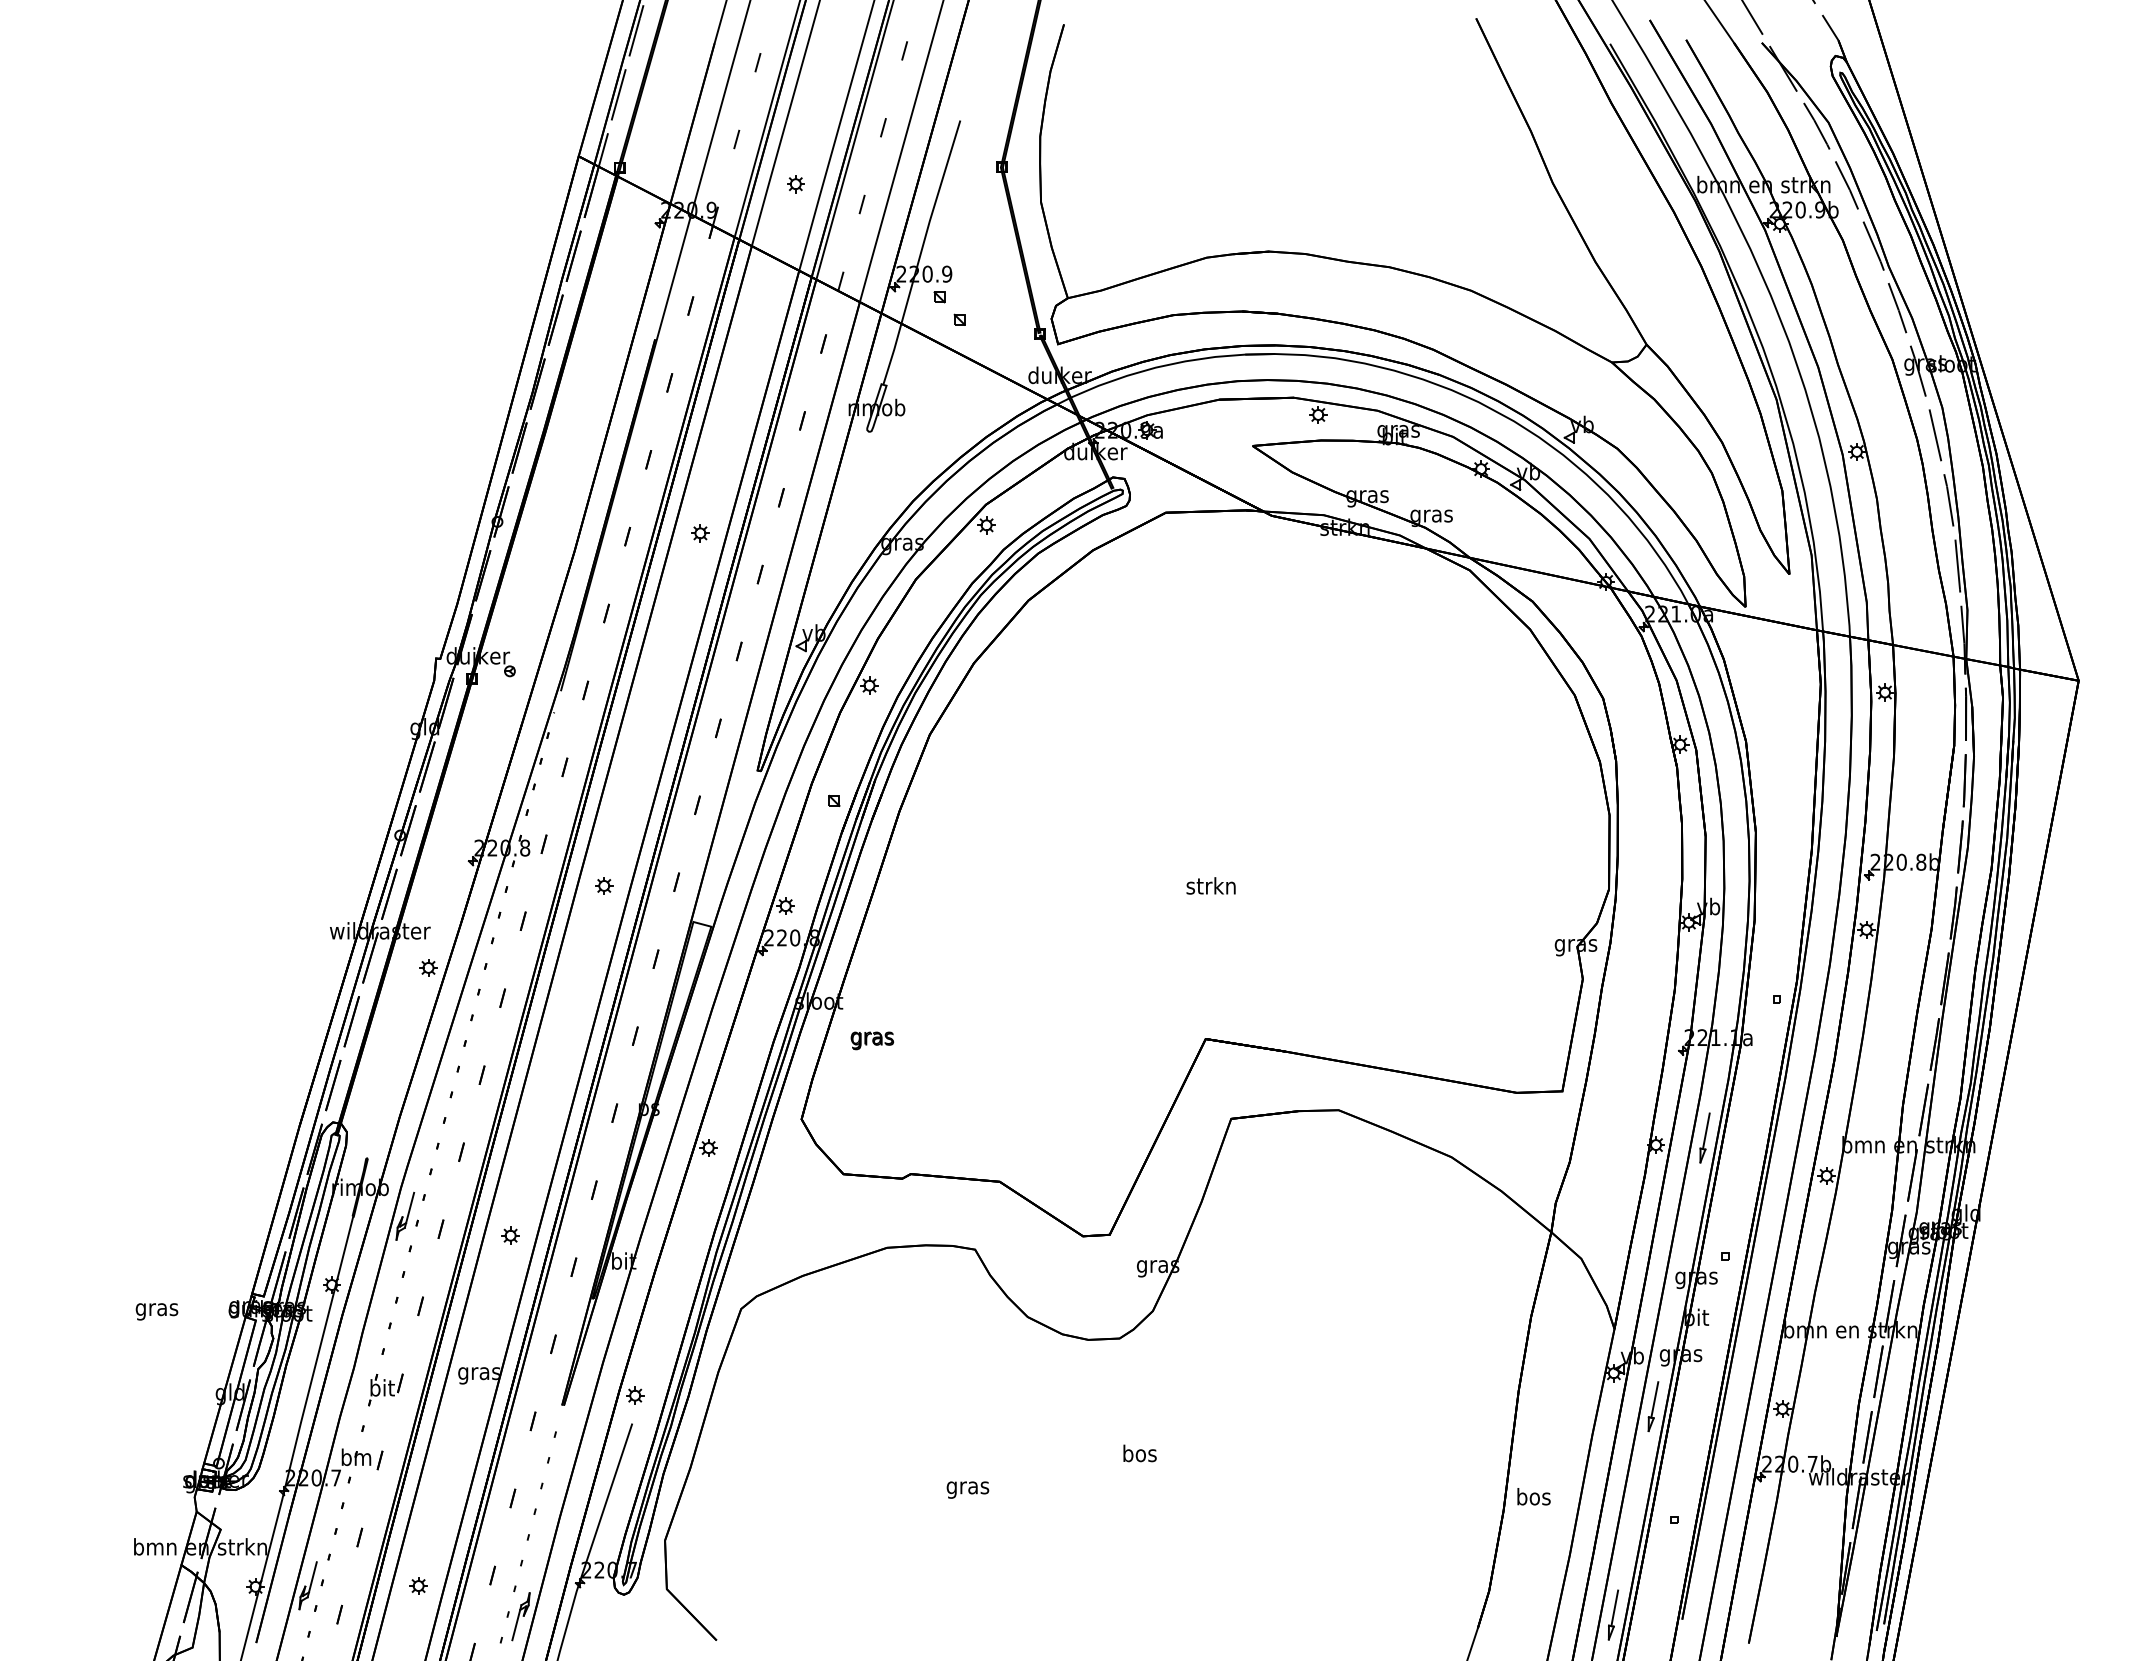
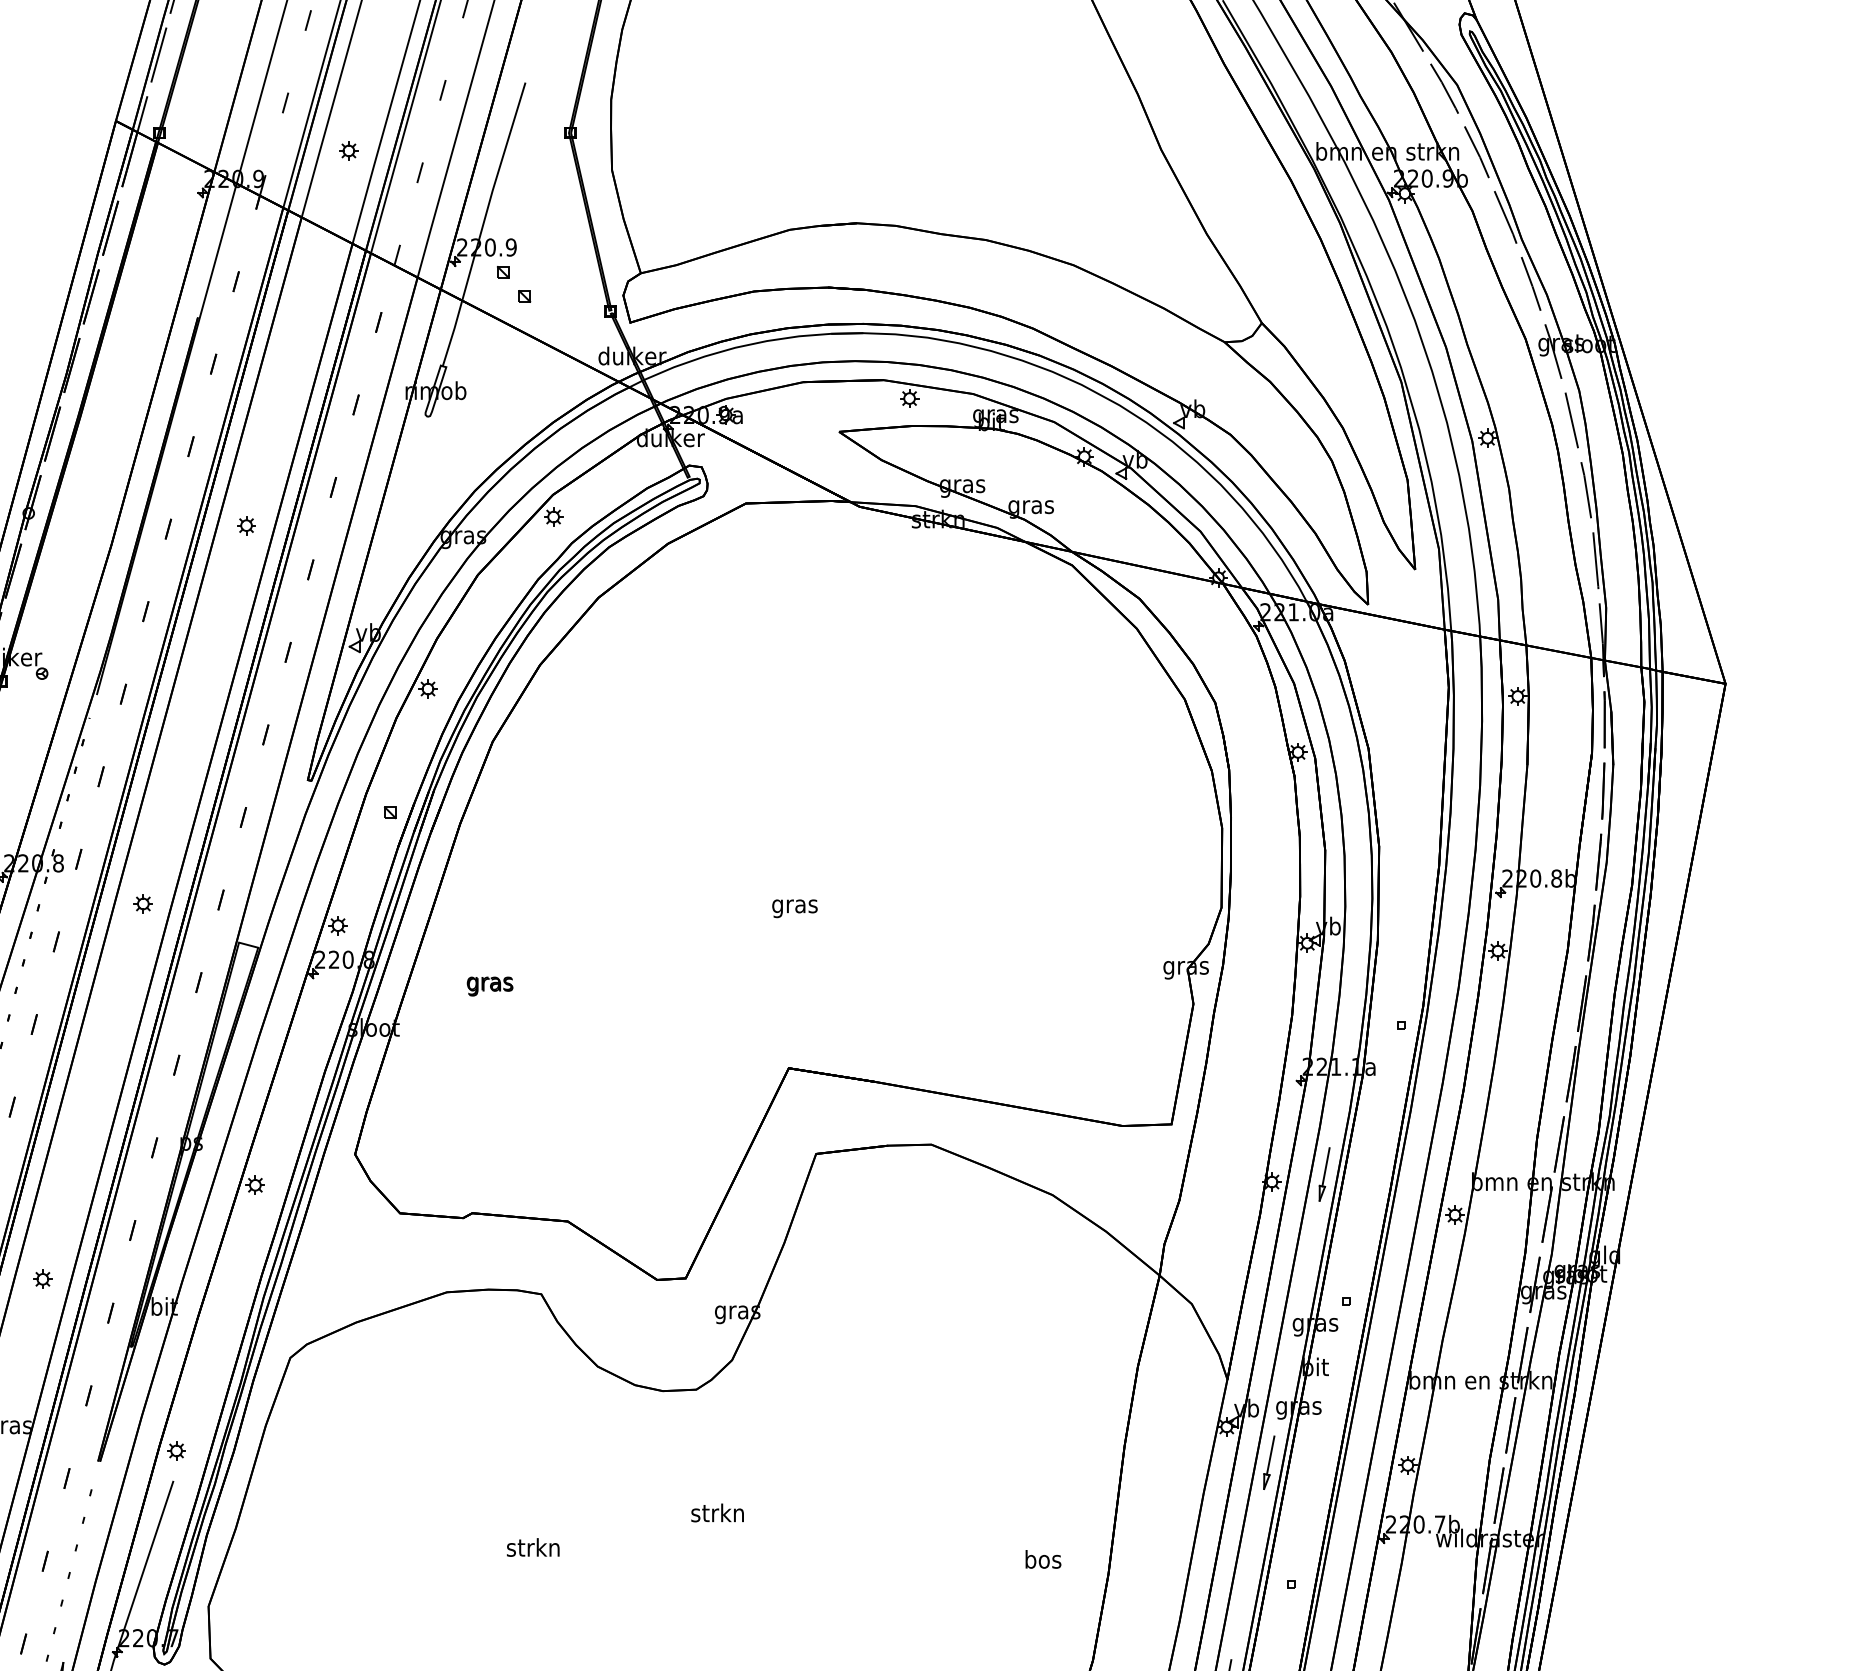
text: (1210, 888) -> (793, 906), strkn -> gras
text: (872, 1040) -> (490, 986), moved
text: (1138, 1453) -> (716, 1513), bos -> strkn
text: (967, 1487) -> (533, 1549), gras -> strkn
text: (1533, 1496) -> (1042, 1559), moved

